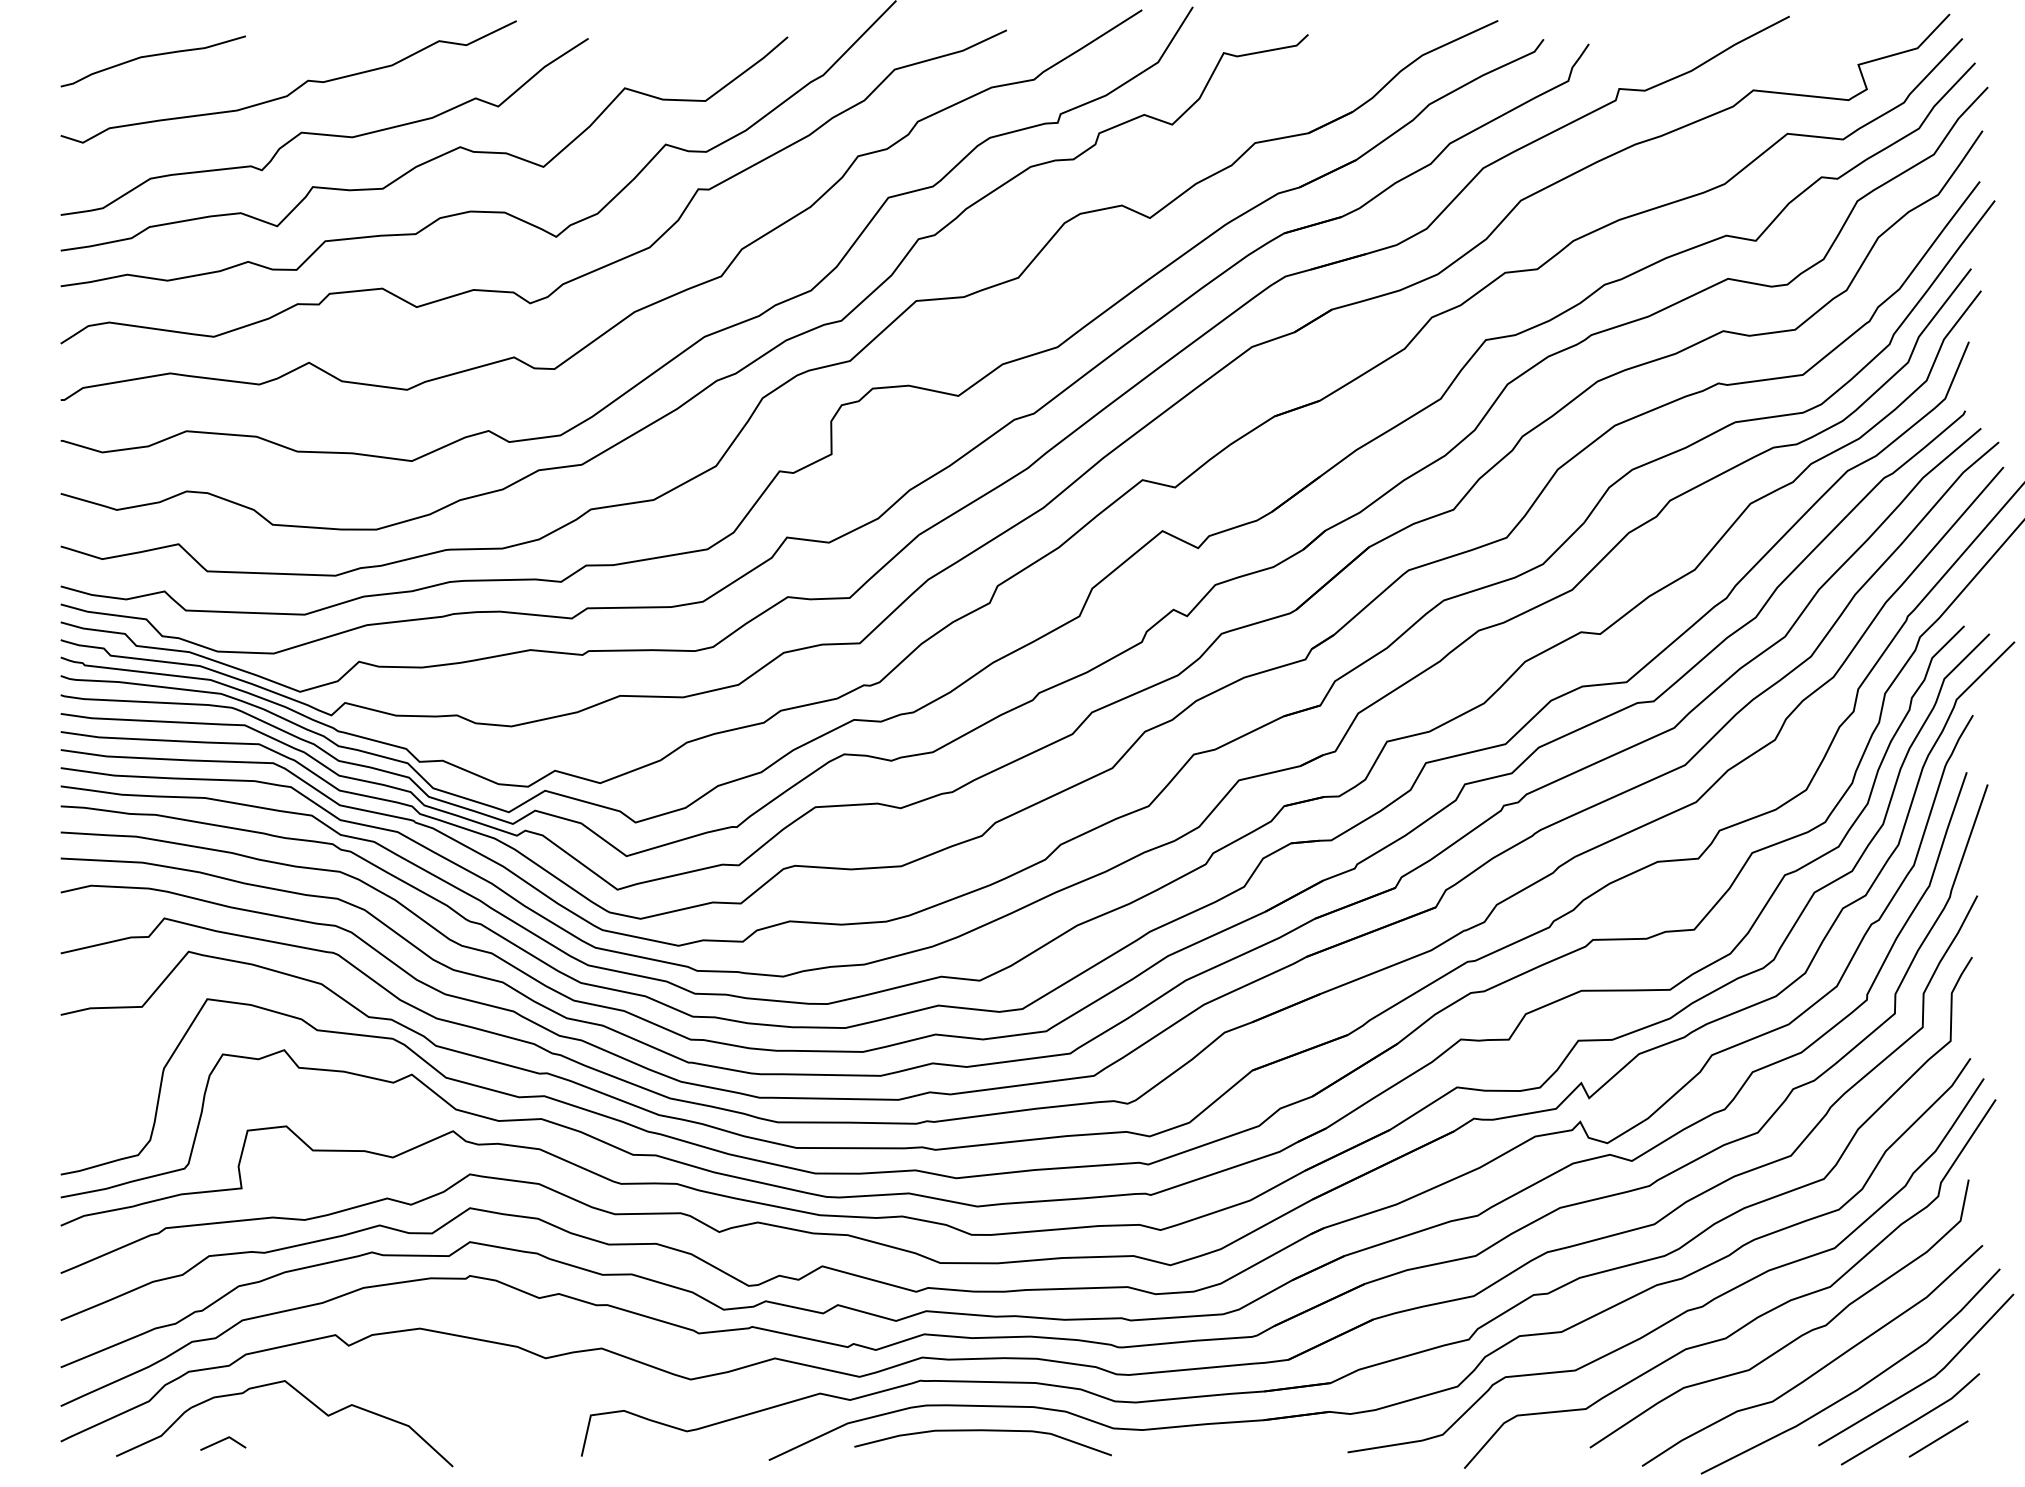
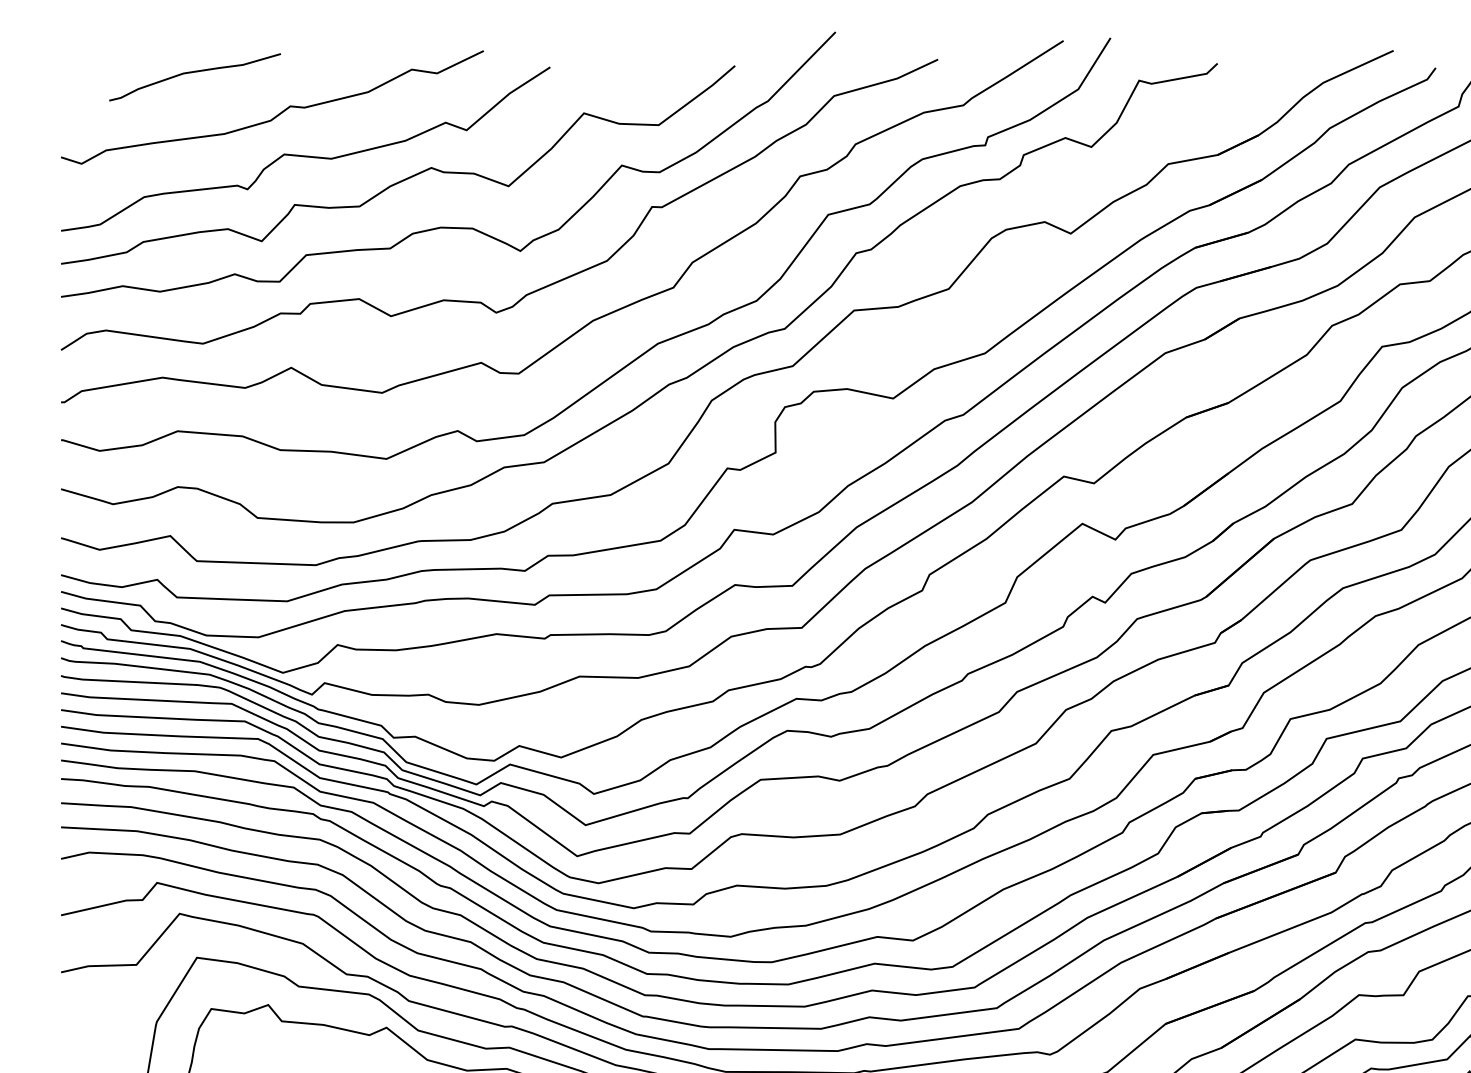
curve: (152, 56) -> (194, 72), moved

